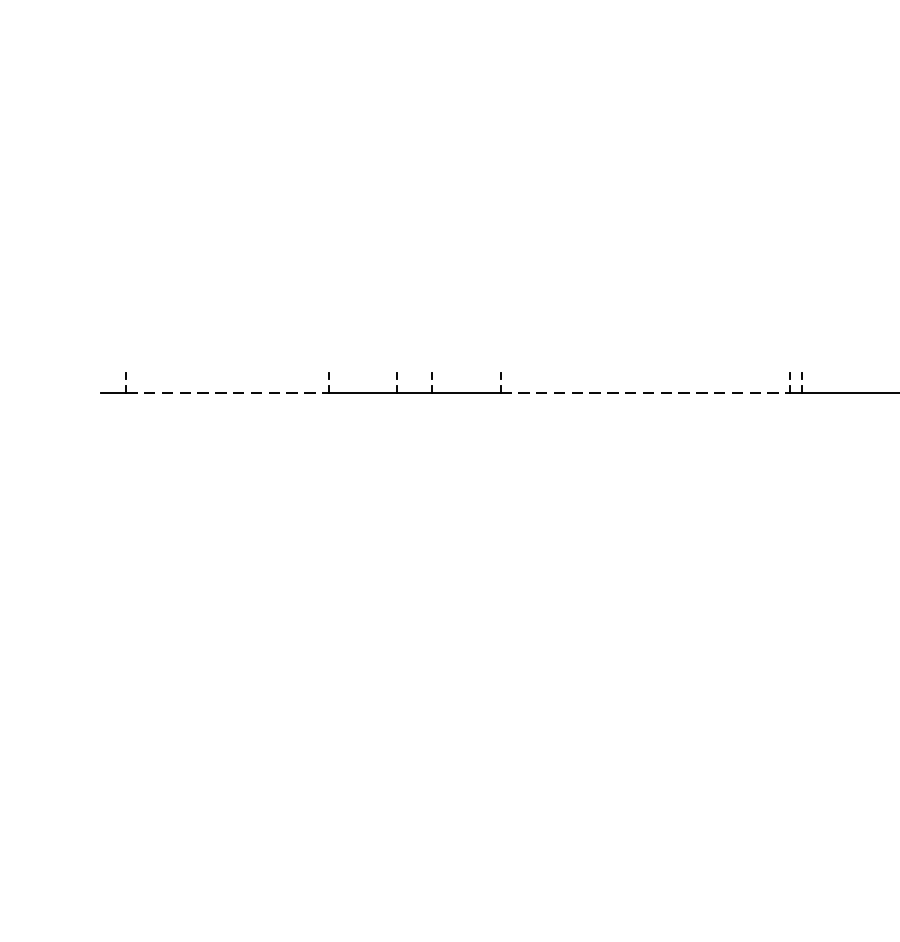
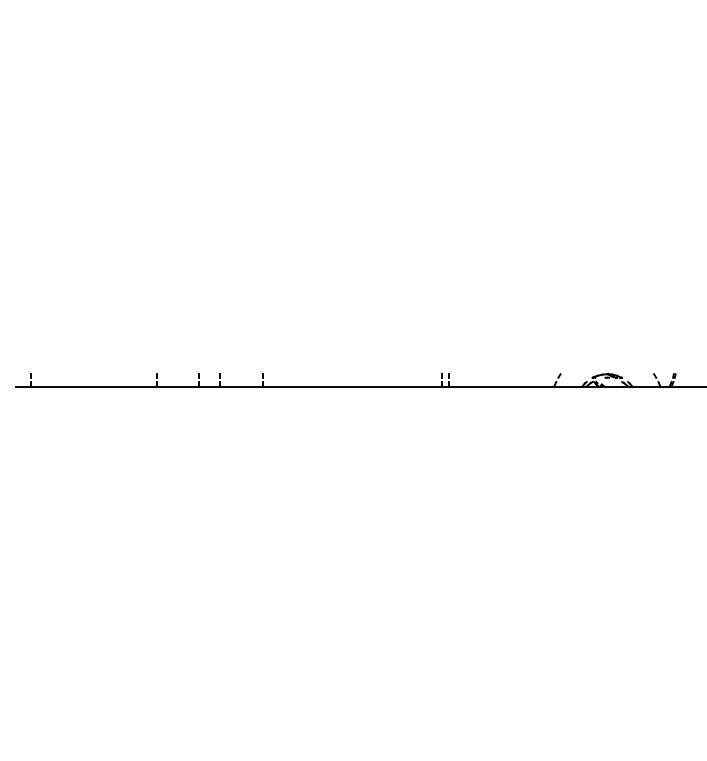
line: (226, 393) -> (93, 386), dashed -> solid
line: (645, 393) -> (352, 386), dashed -> solid

